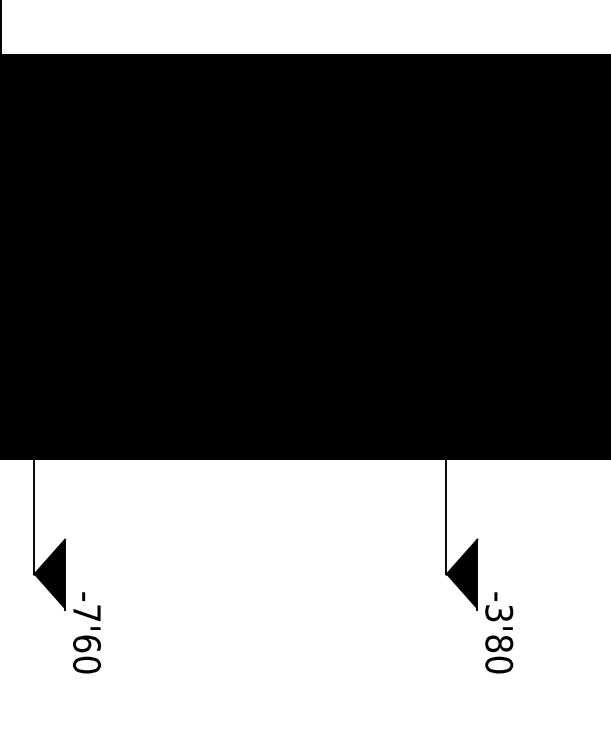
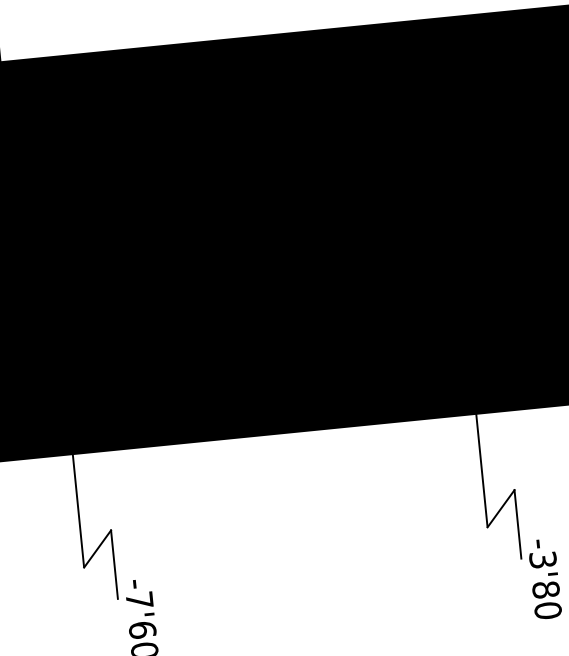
fill: (49, 574) -> (99, 565), removed
fill: (461, 574) -> (502, 525), removed

